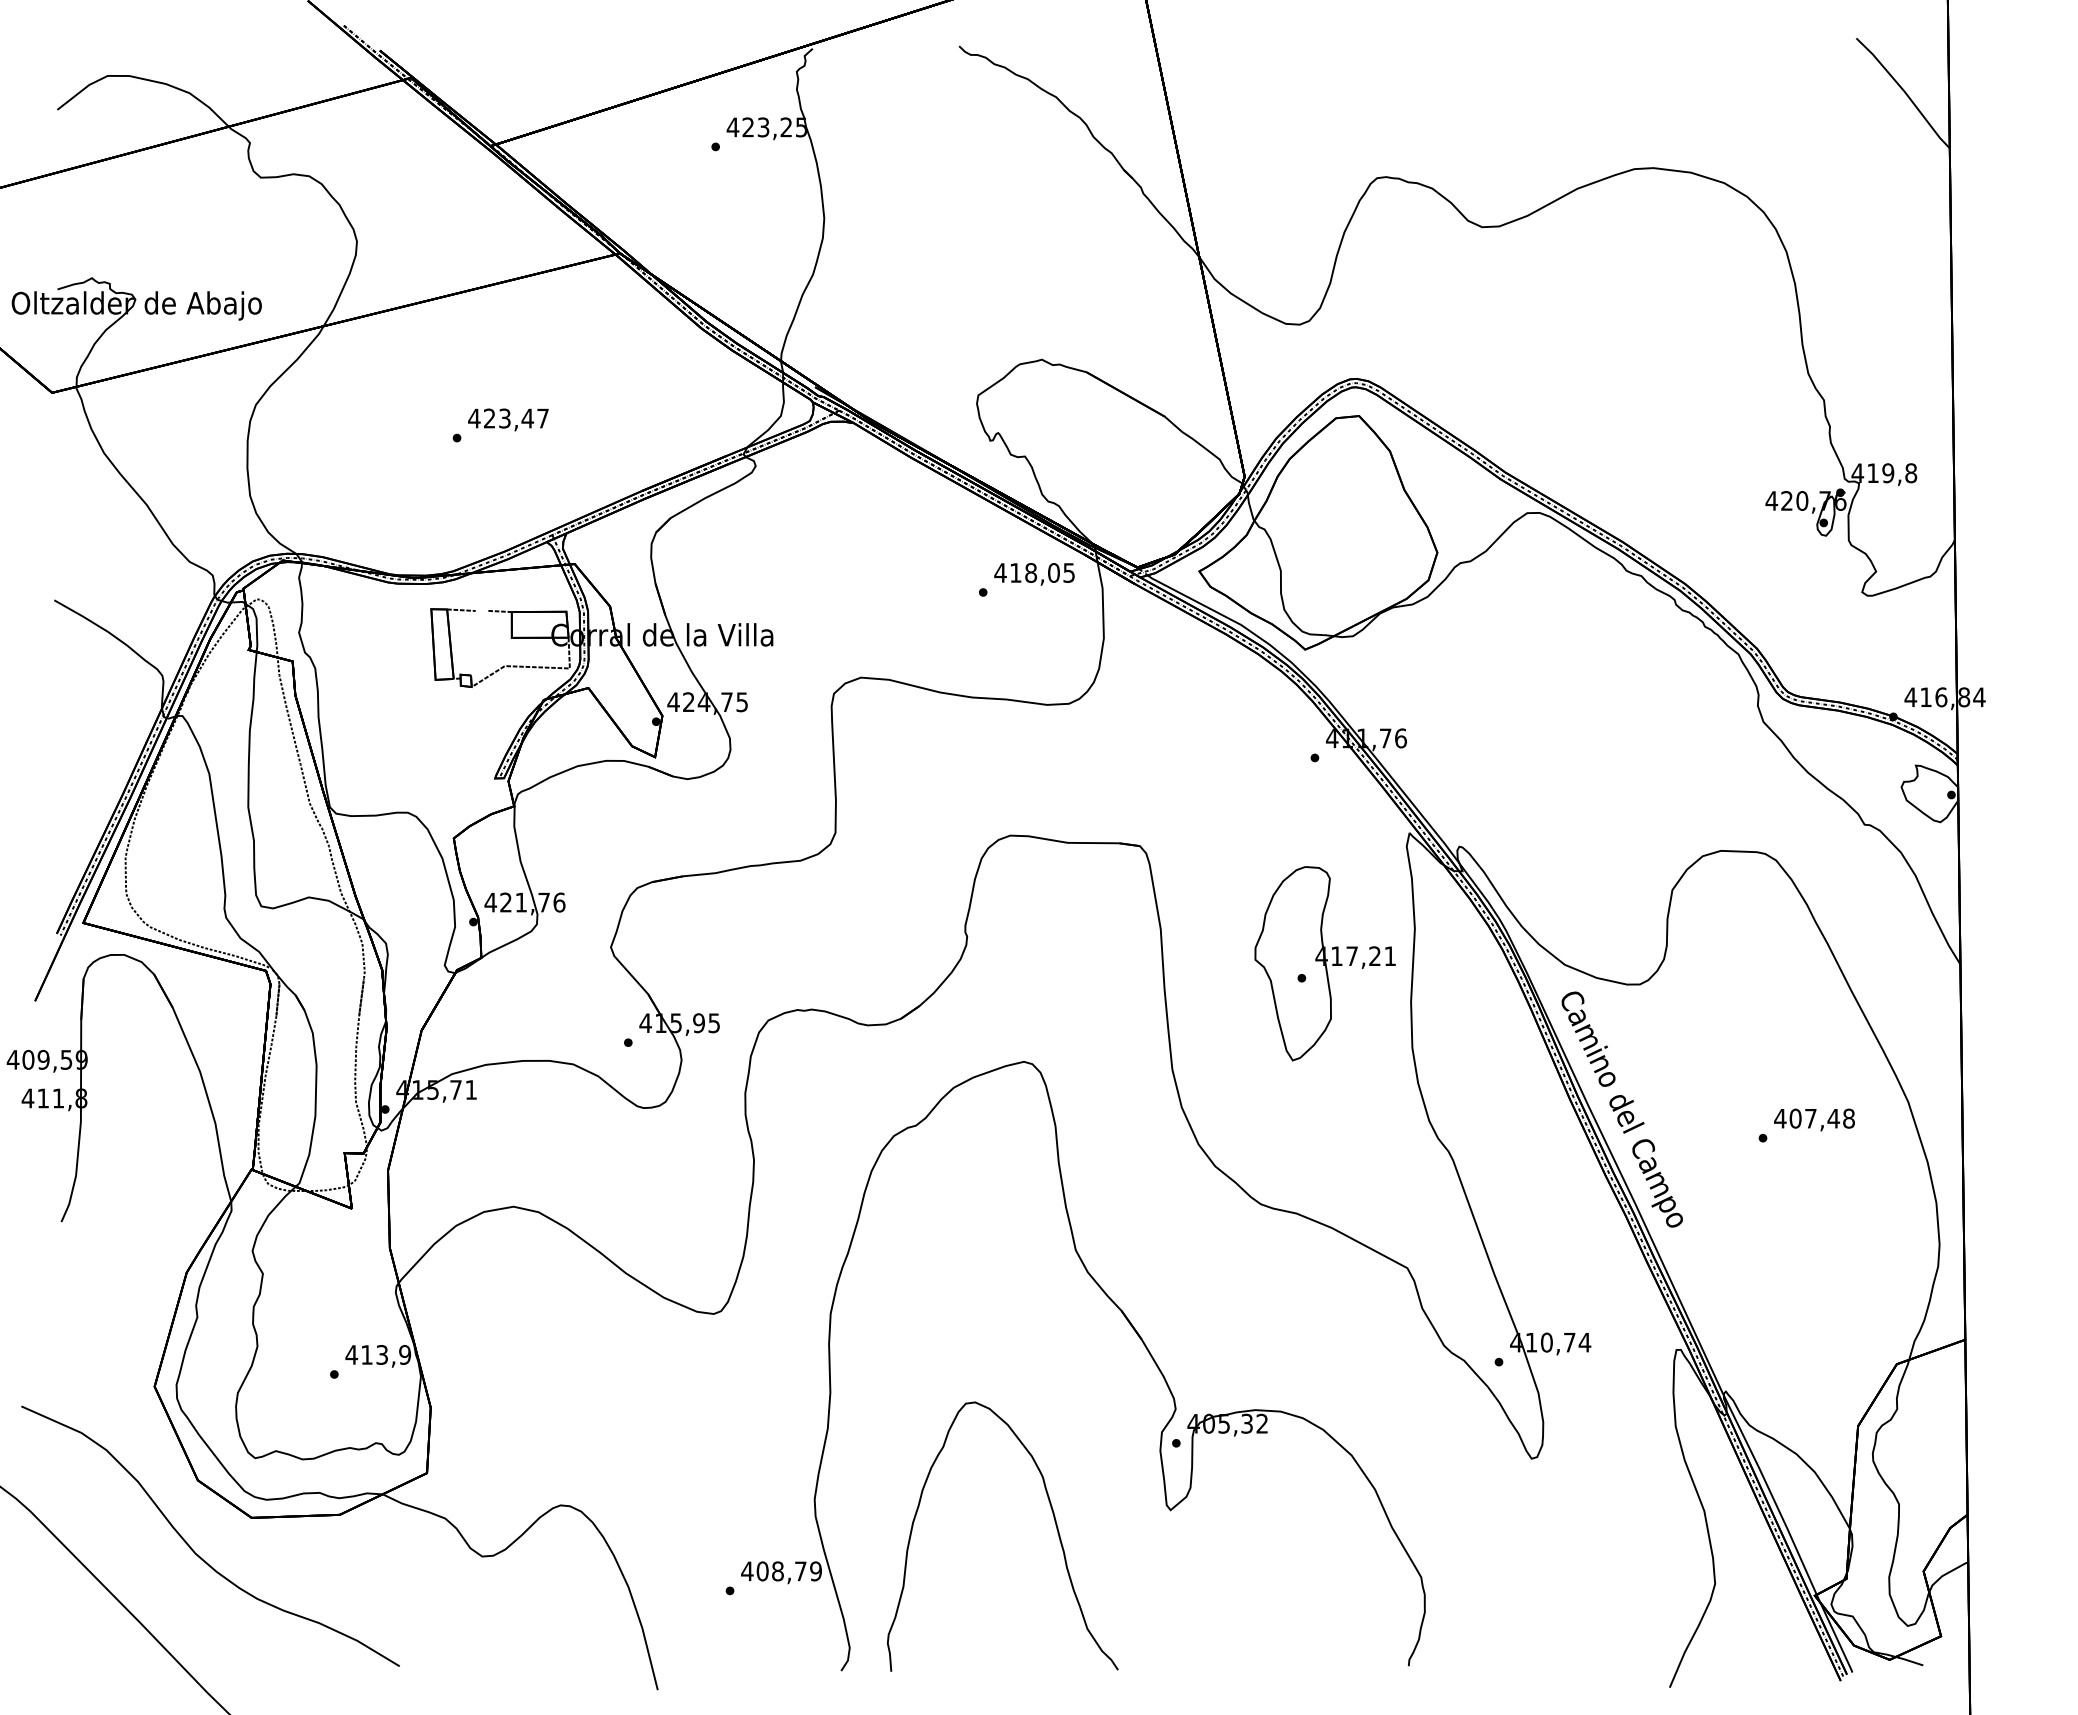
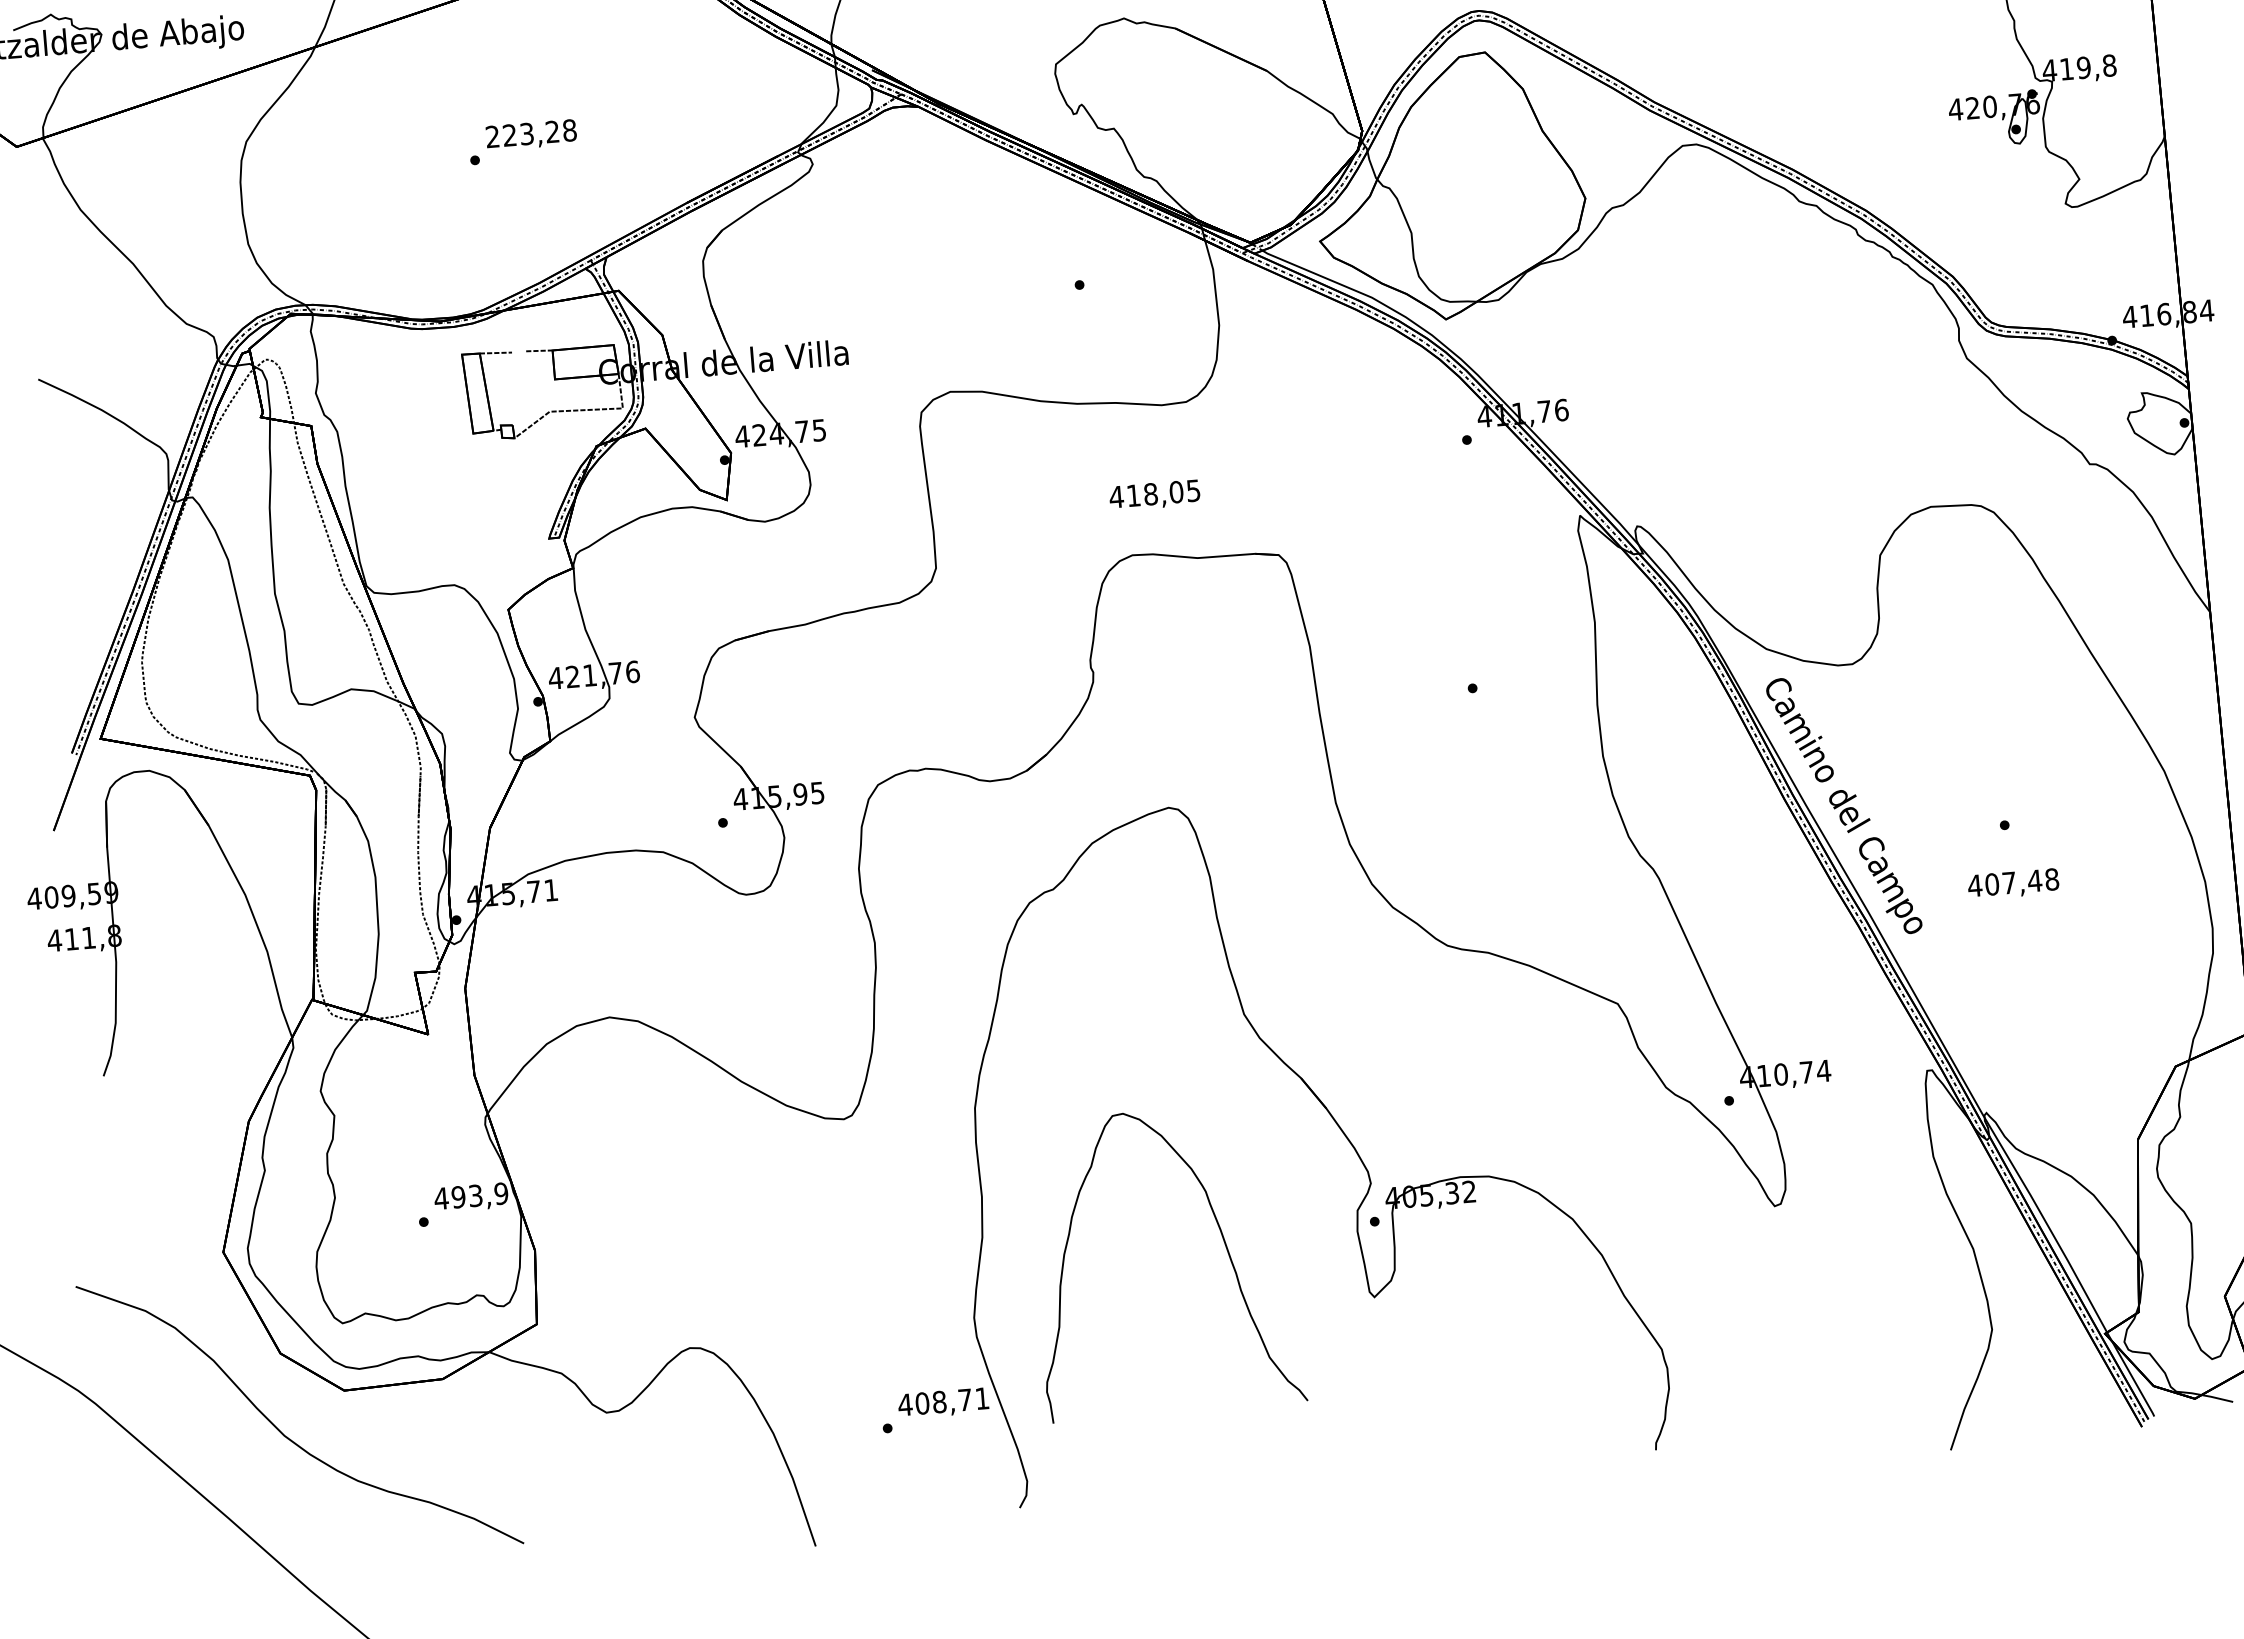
text: (508, 418) -> (531, 133), 423,47 -> 223,28
text: (1034, 574) -> (1154, 495), moved
part: (1324, 963) -> (1496, 669), removed
text: (1814, 1119) -> (2013, 883), moved
text: (366, 1354) -> (458, 1196), 413,9 -> 493,9
curve: (1053, 1518) -> (1221, 1236), moved
text: (815, 1571) -> (981, 1398), 408,79 -> 408,71

